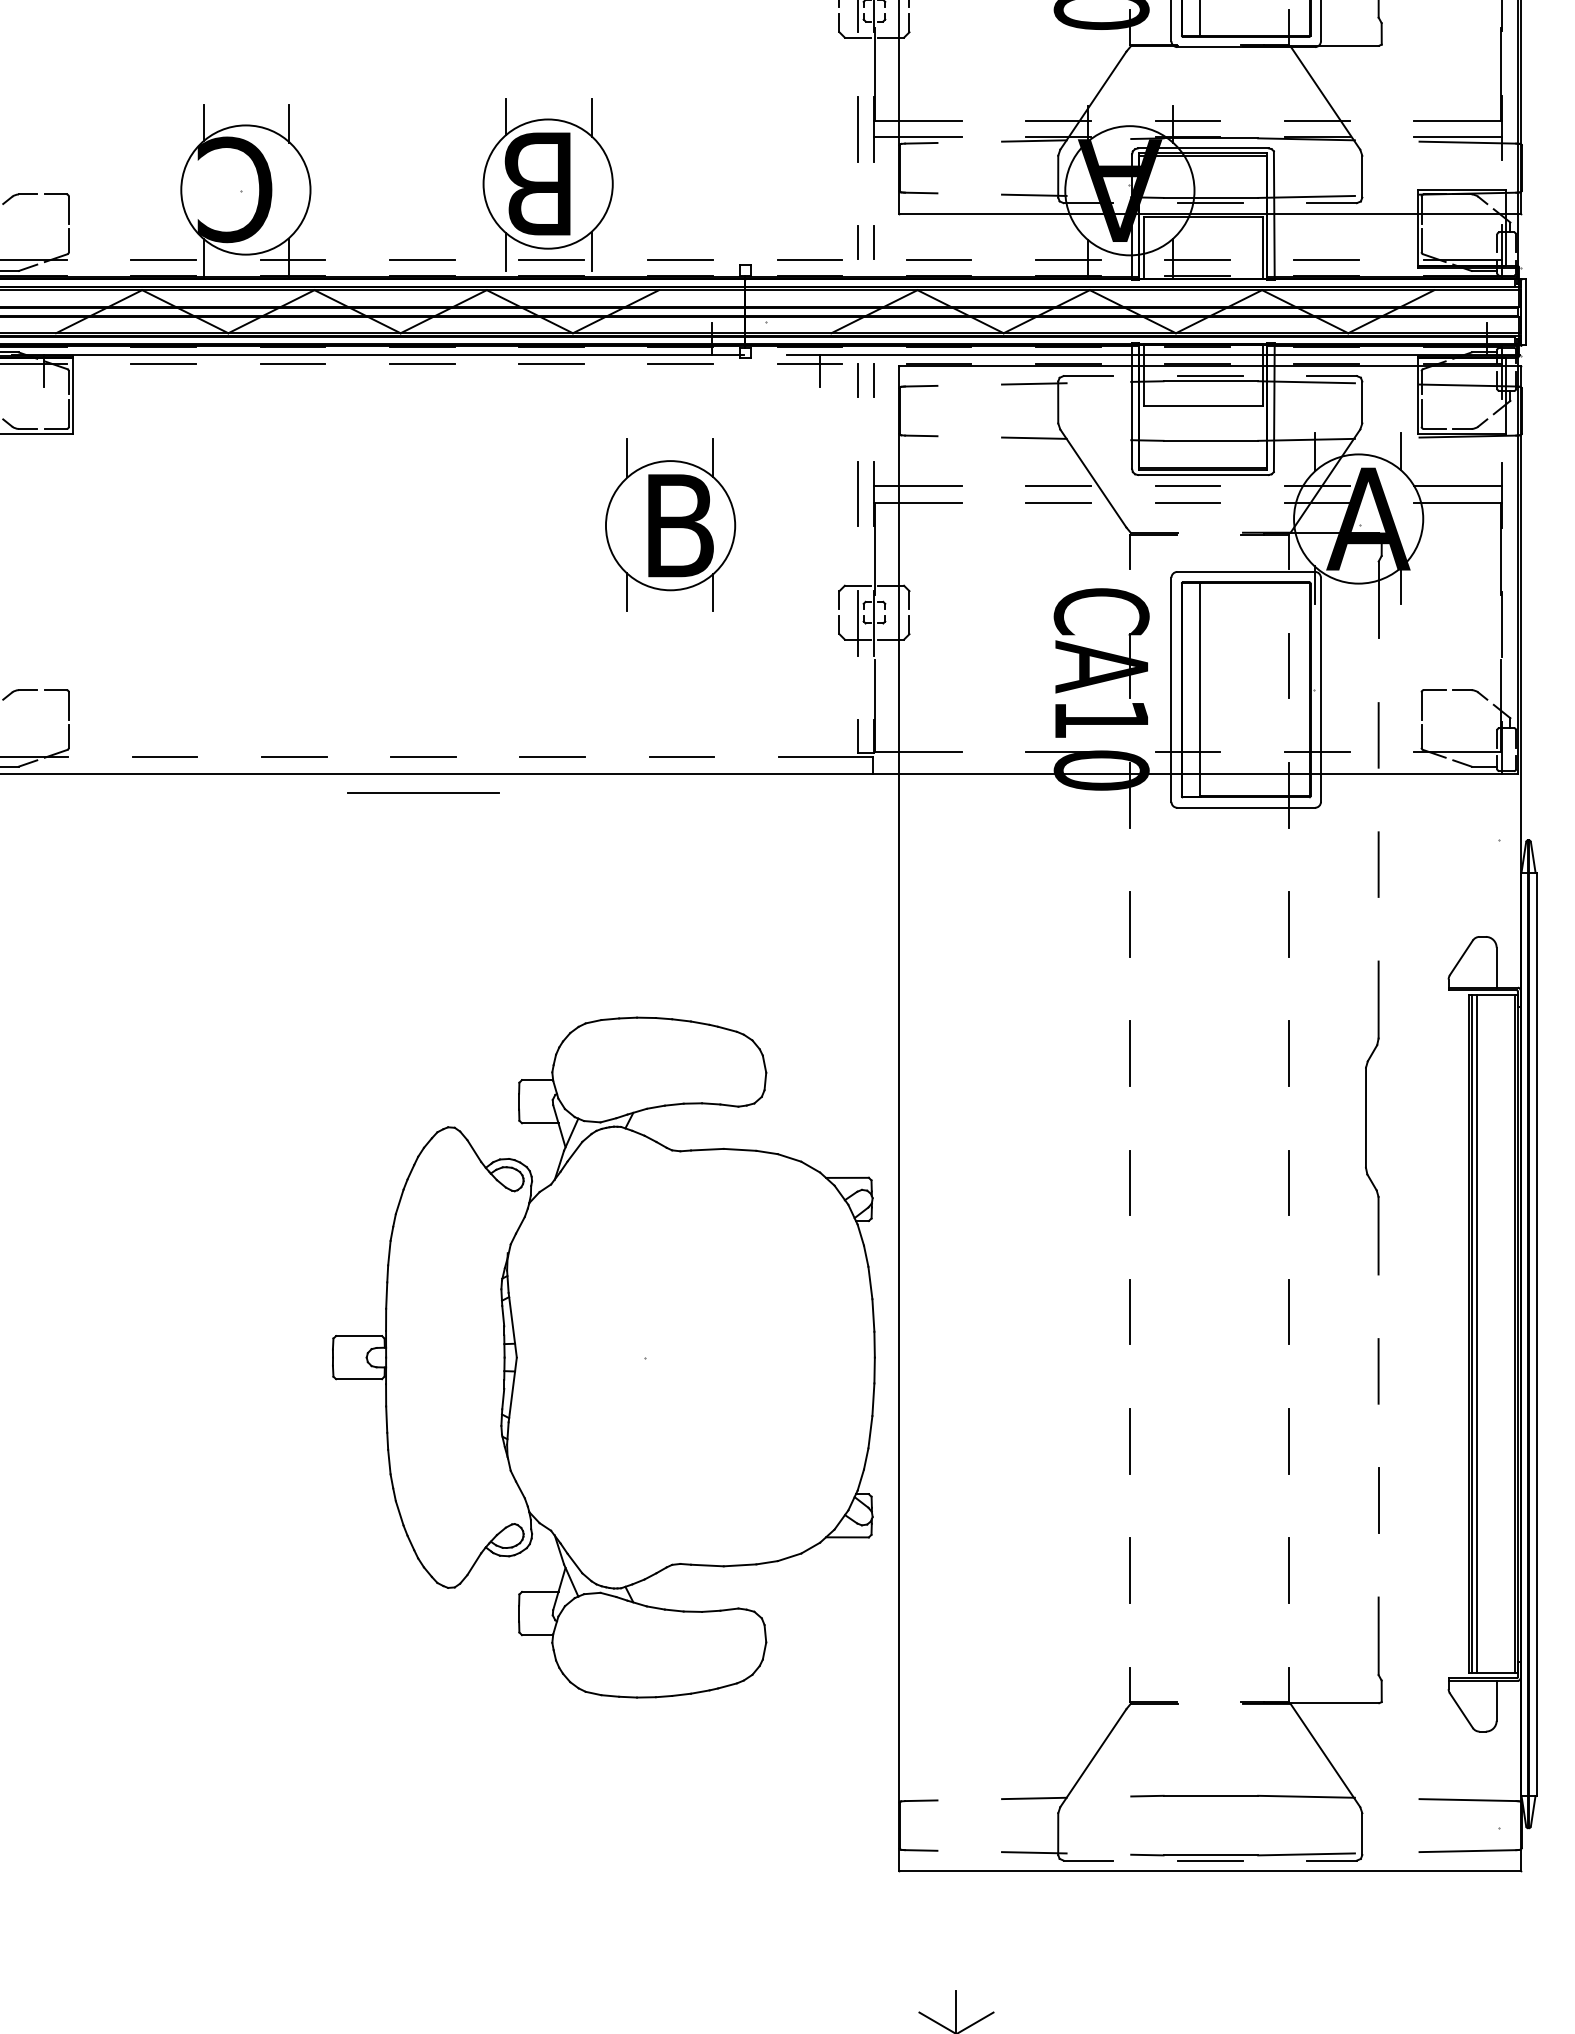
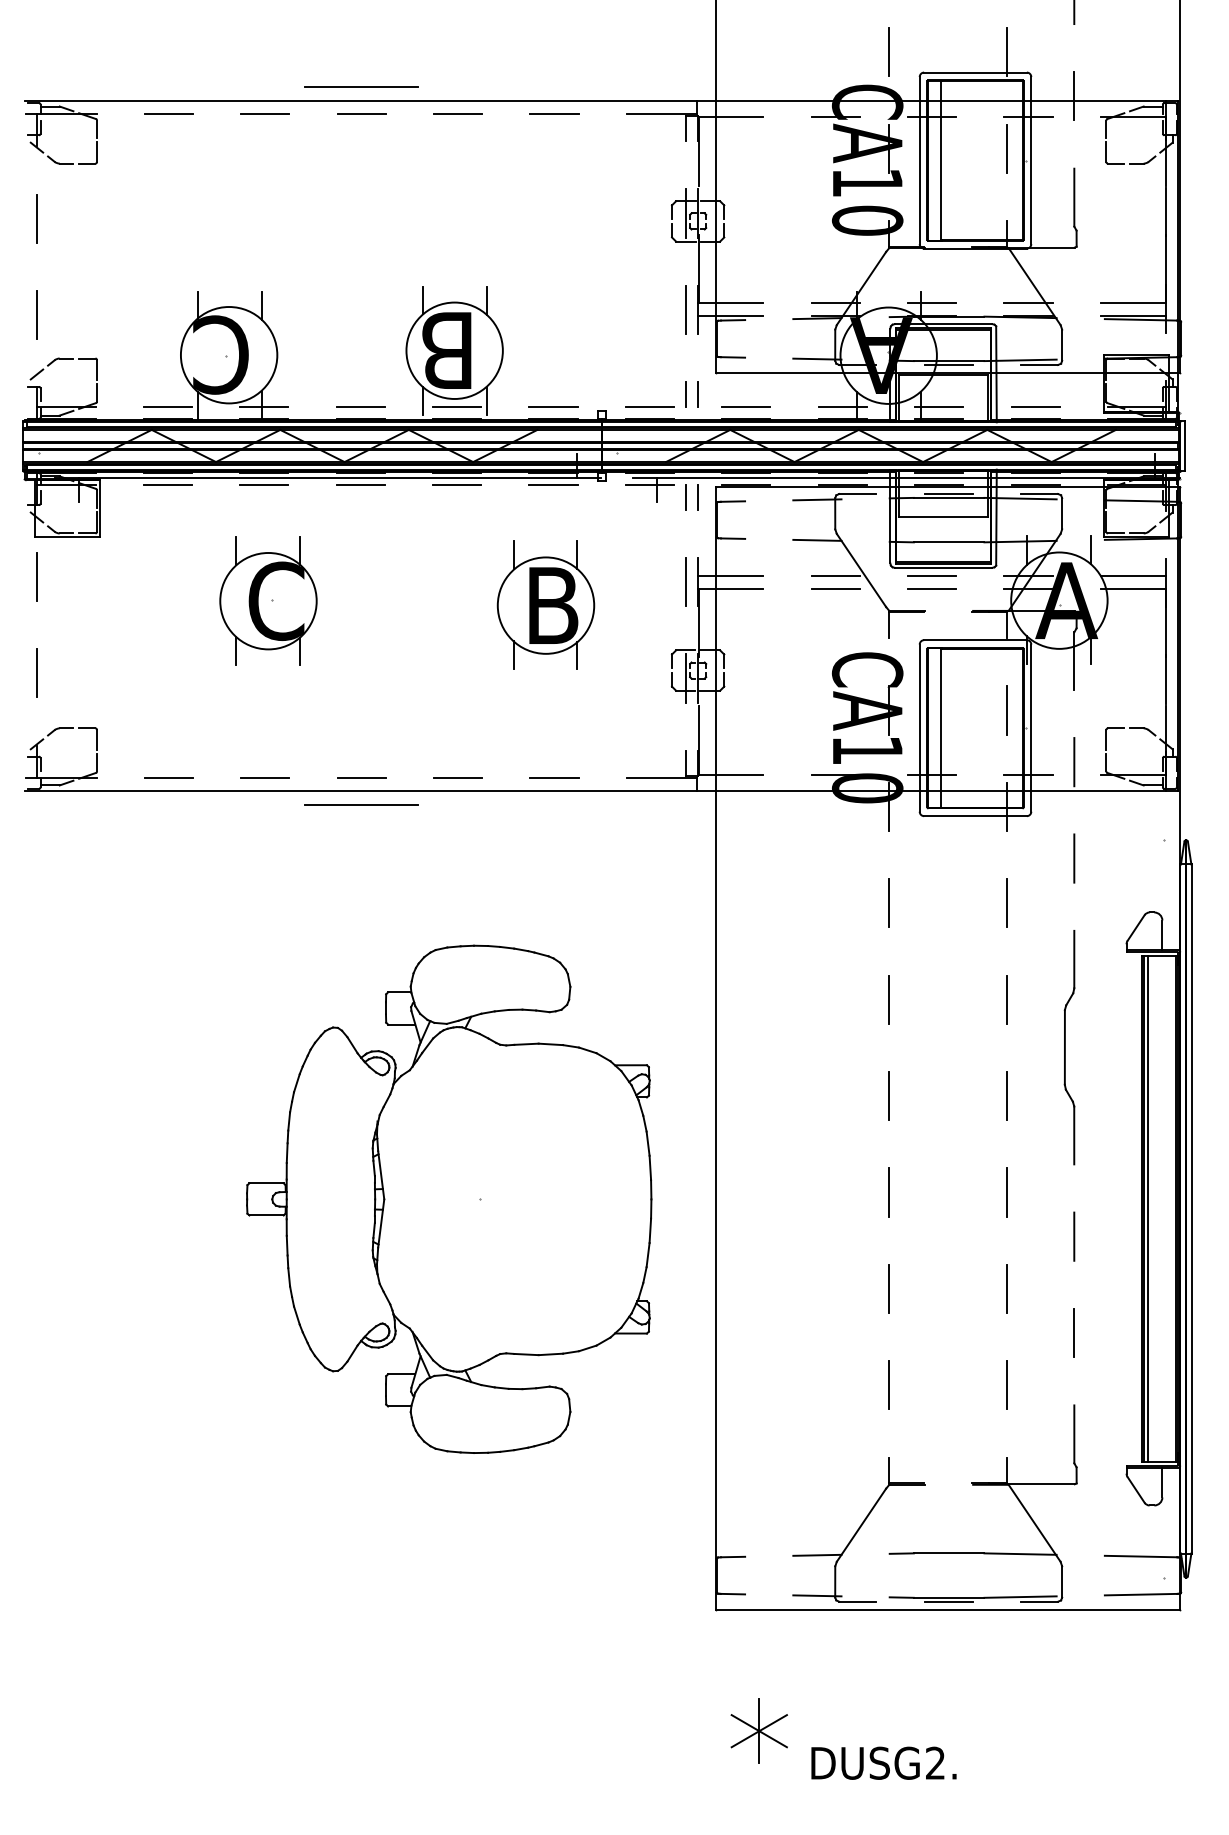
part: (298, 518) -> (268, 600), added
part: (604, 1356) -> (449, 1198), moved

